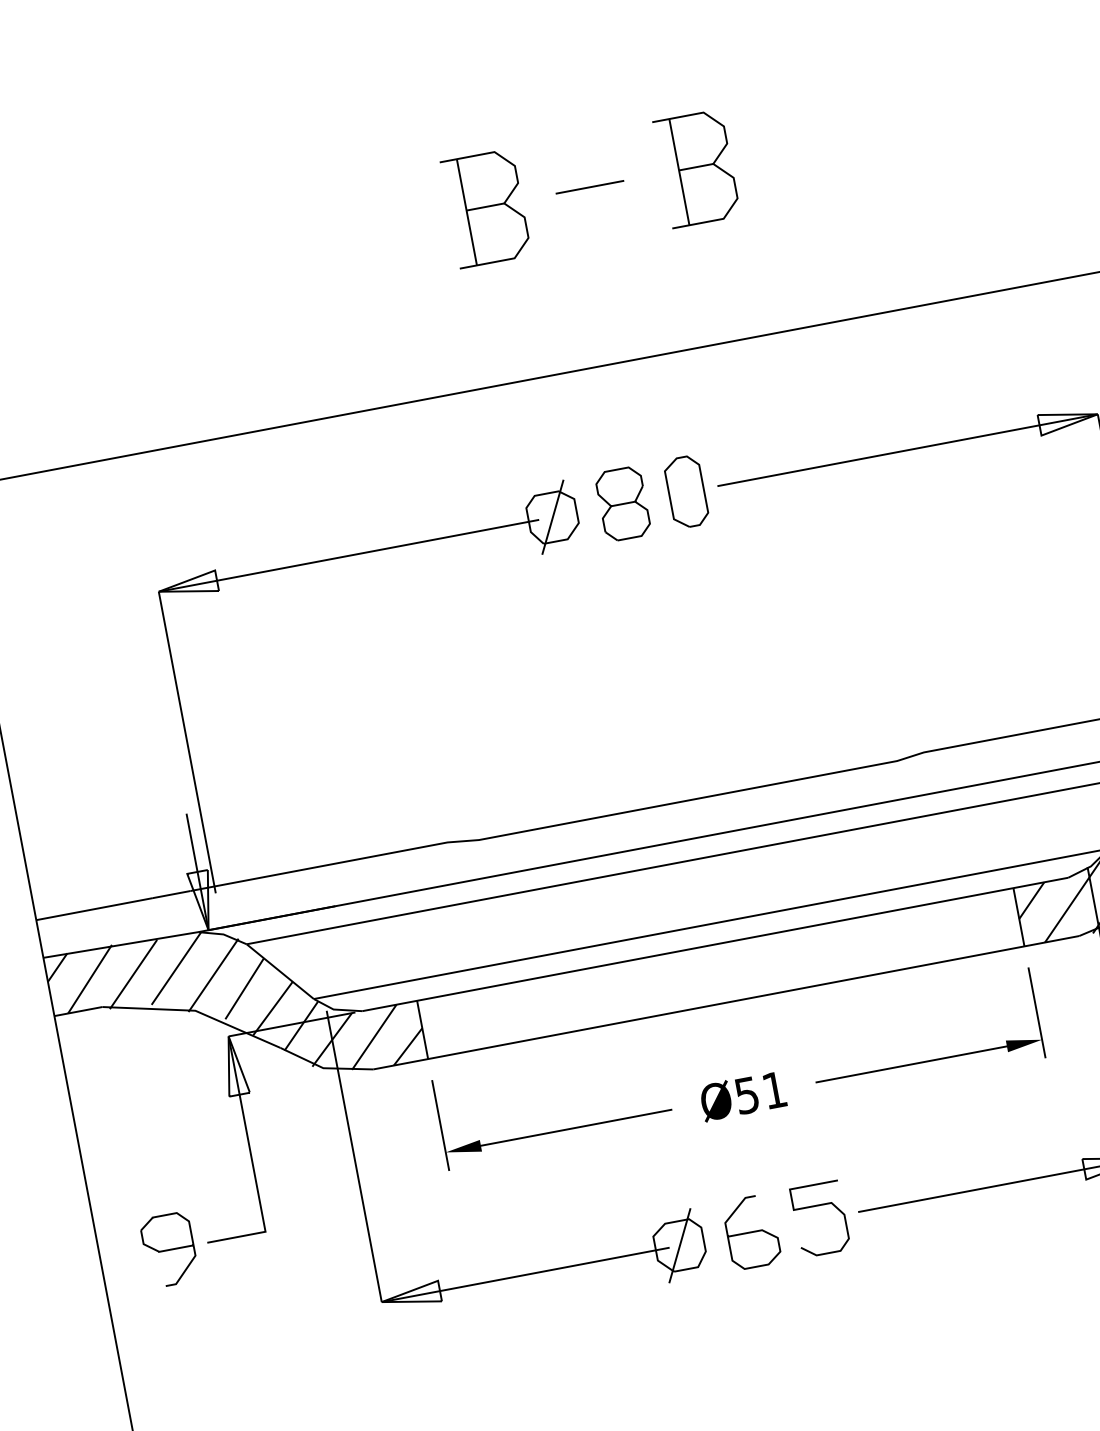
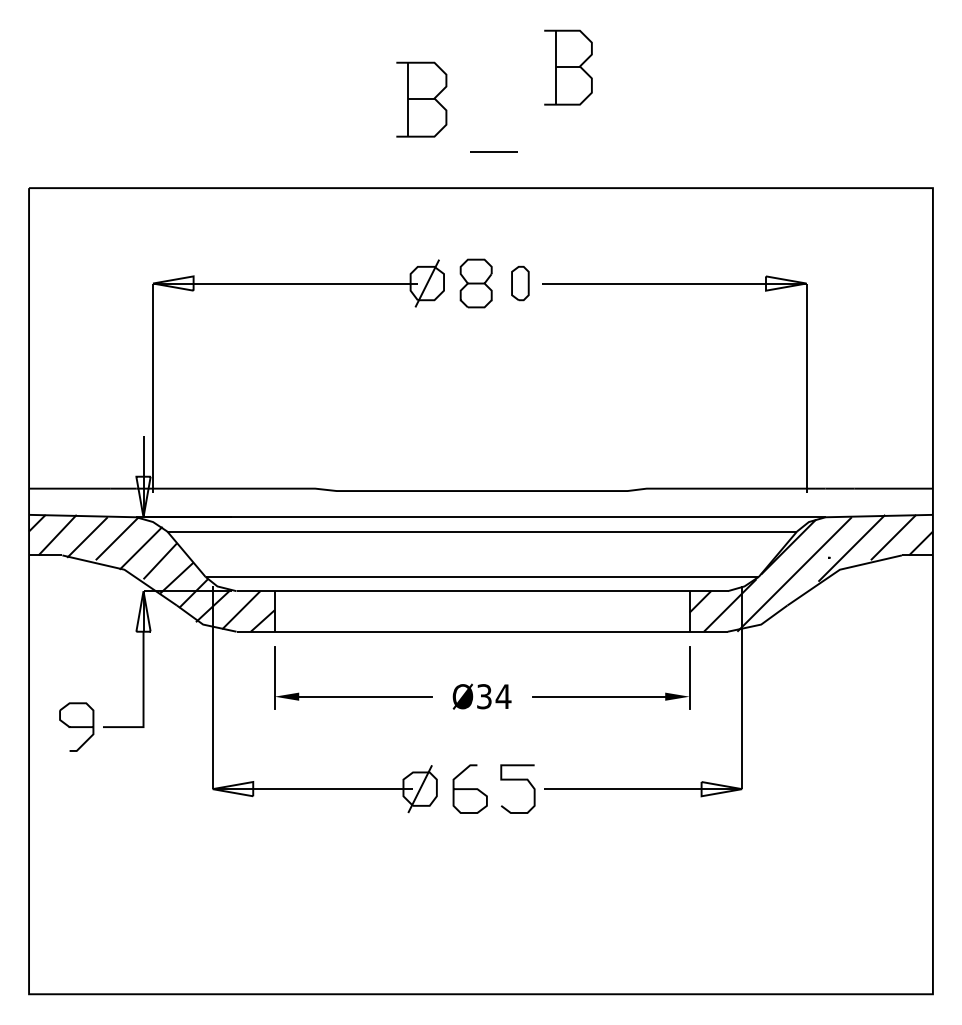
line: (589, 187) -> (493, 151), moved
part: (485, 208) -> (421, 99), moved
part: (686, 491) -> (520, 283), size x0.7
text: (761, 1092) -> (494, 696), Ø51 -> Ø34

